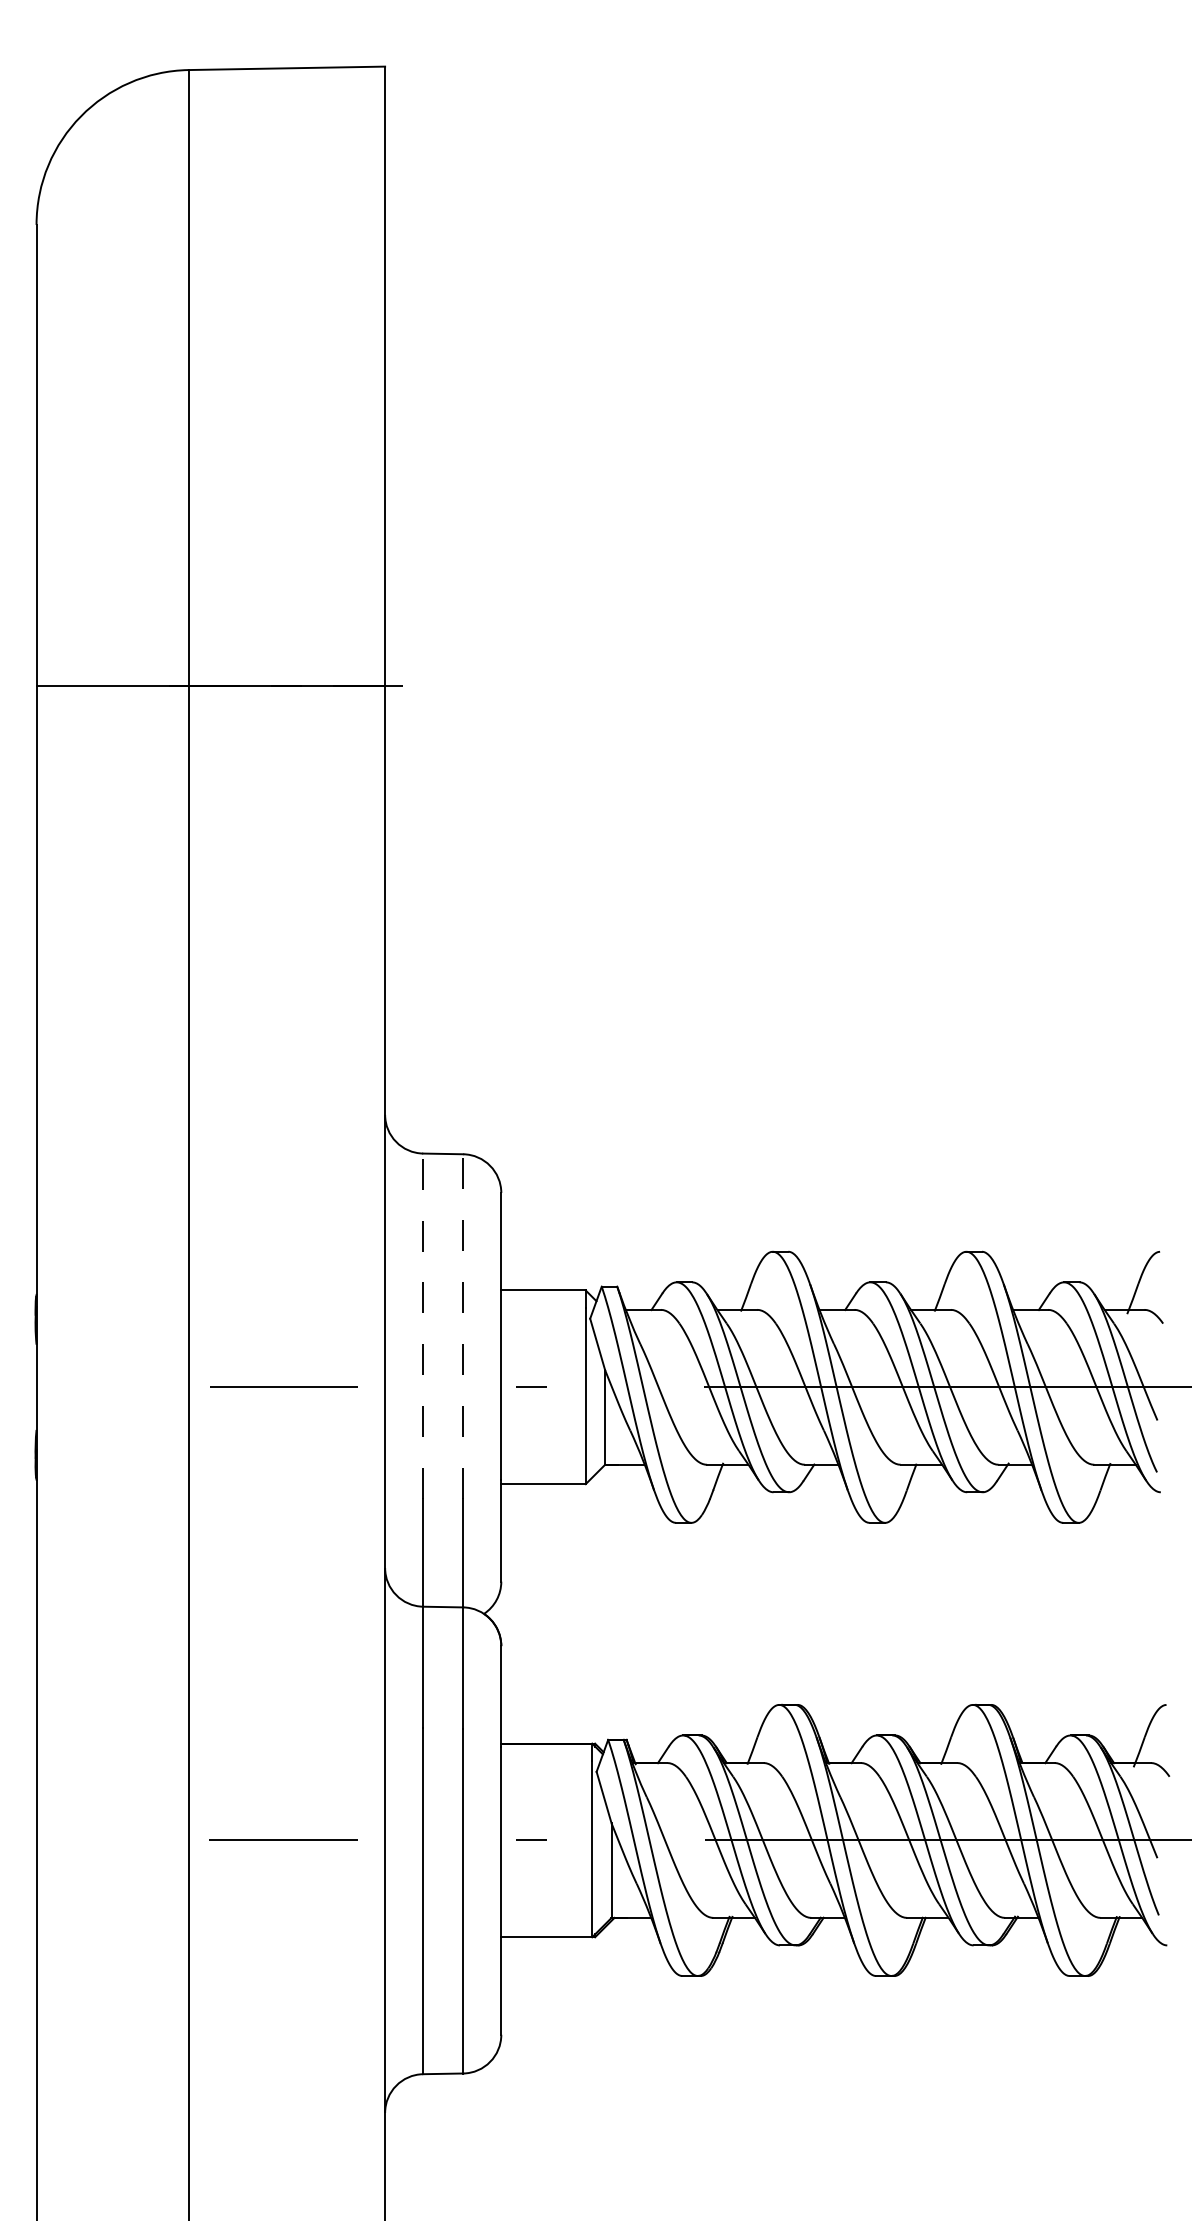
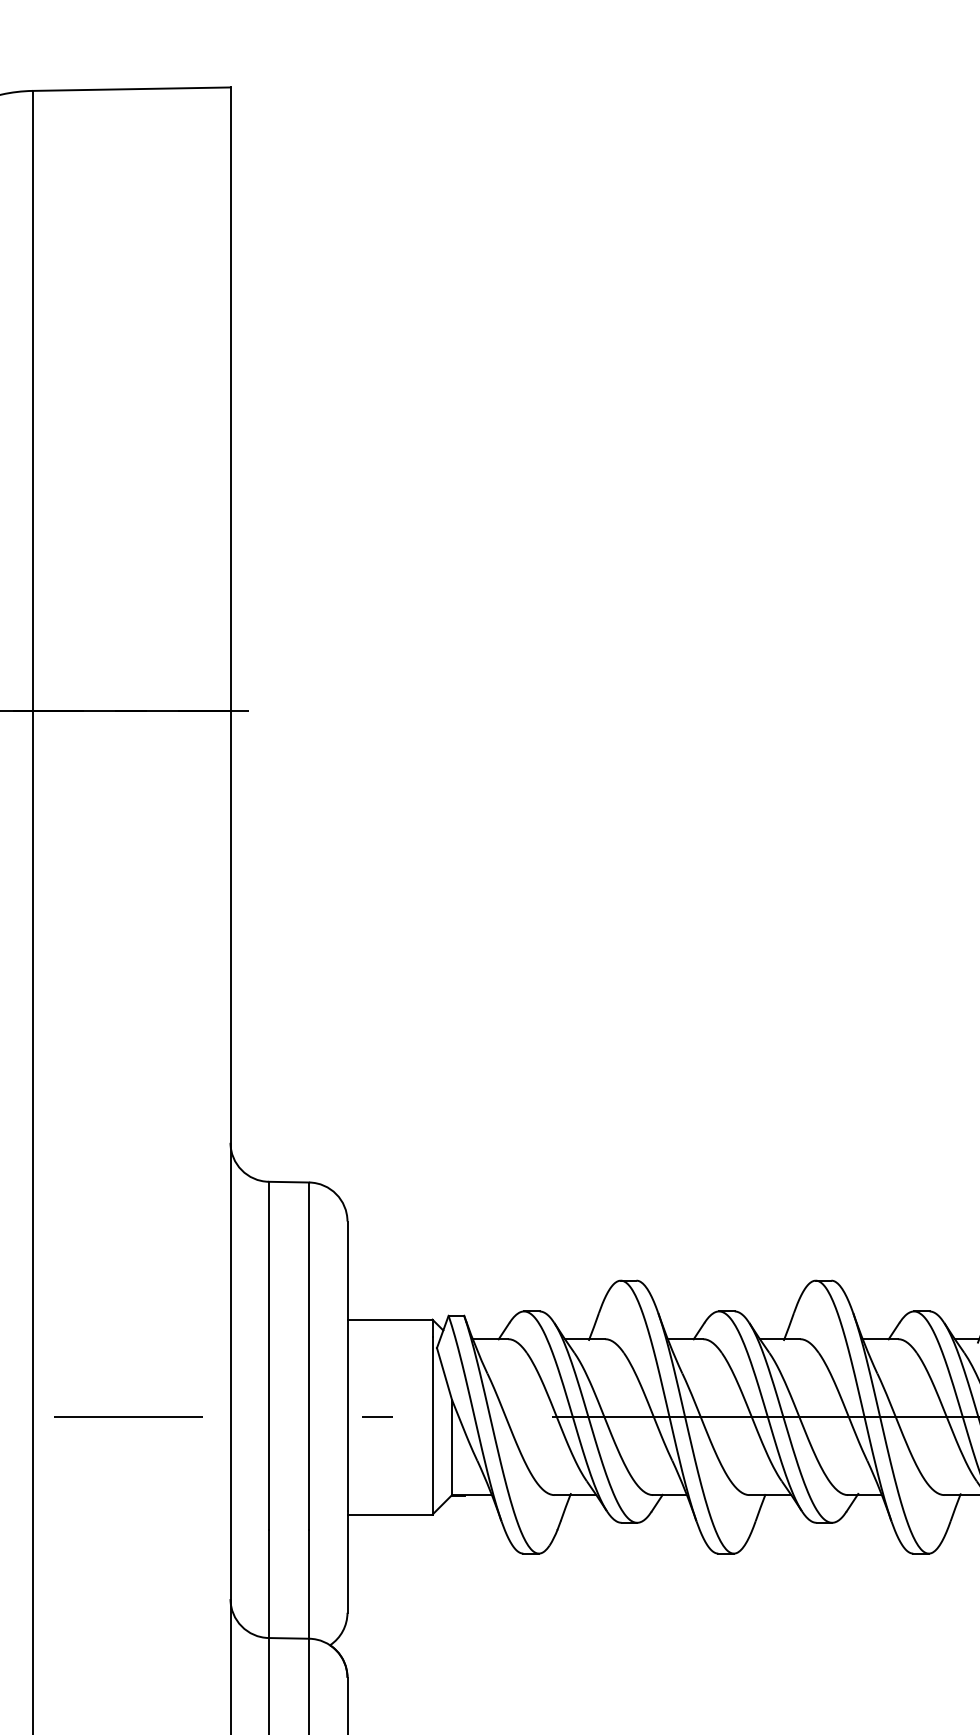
line: (423, 1326) -> (269, 1355), dashed -> solid
line: (463, 1326) -> (309, 1355), dashed -> solid

